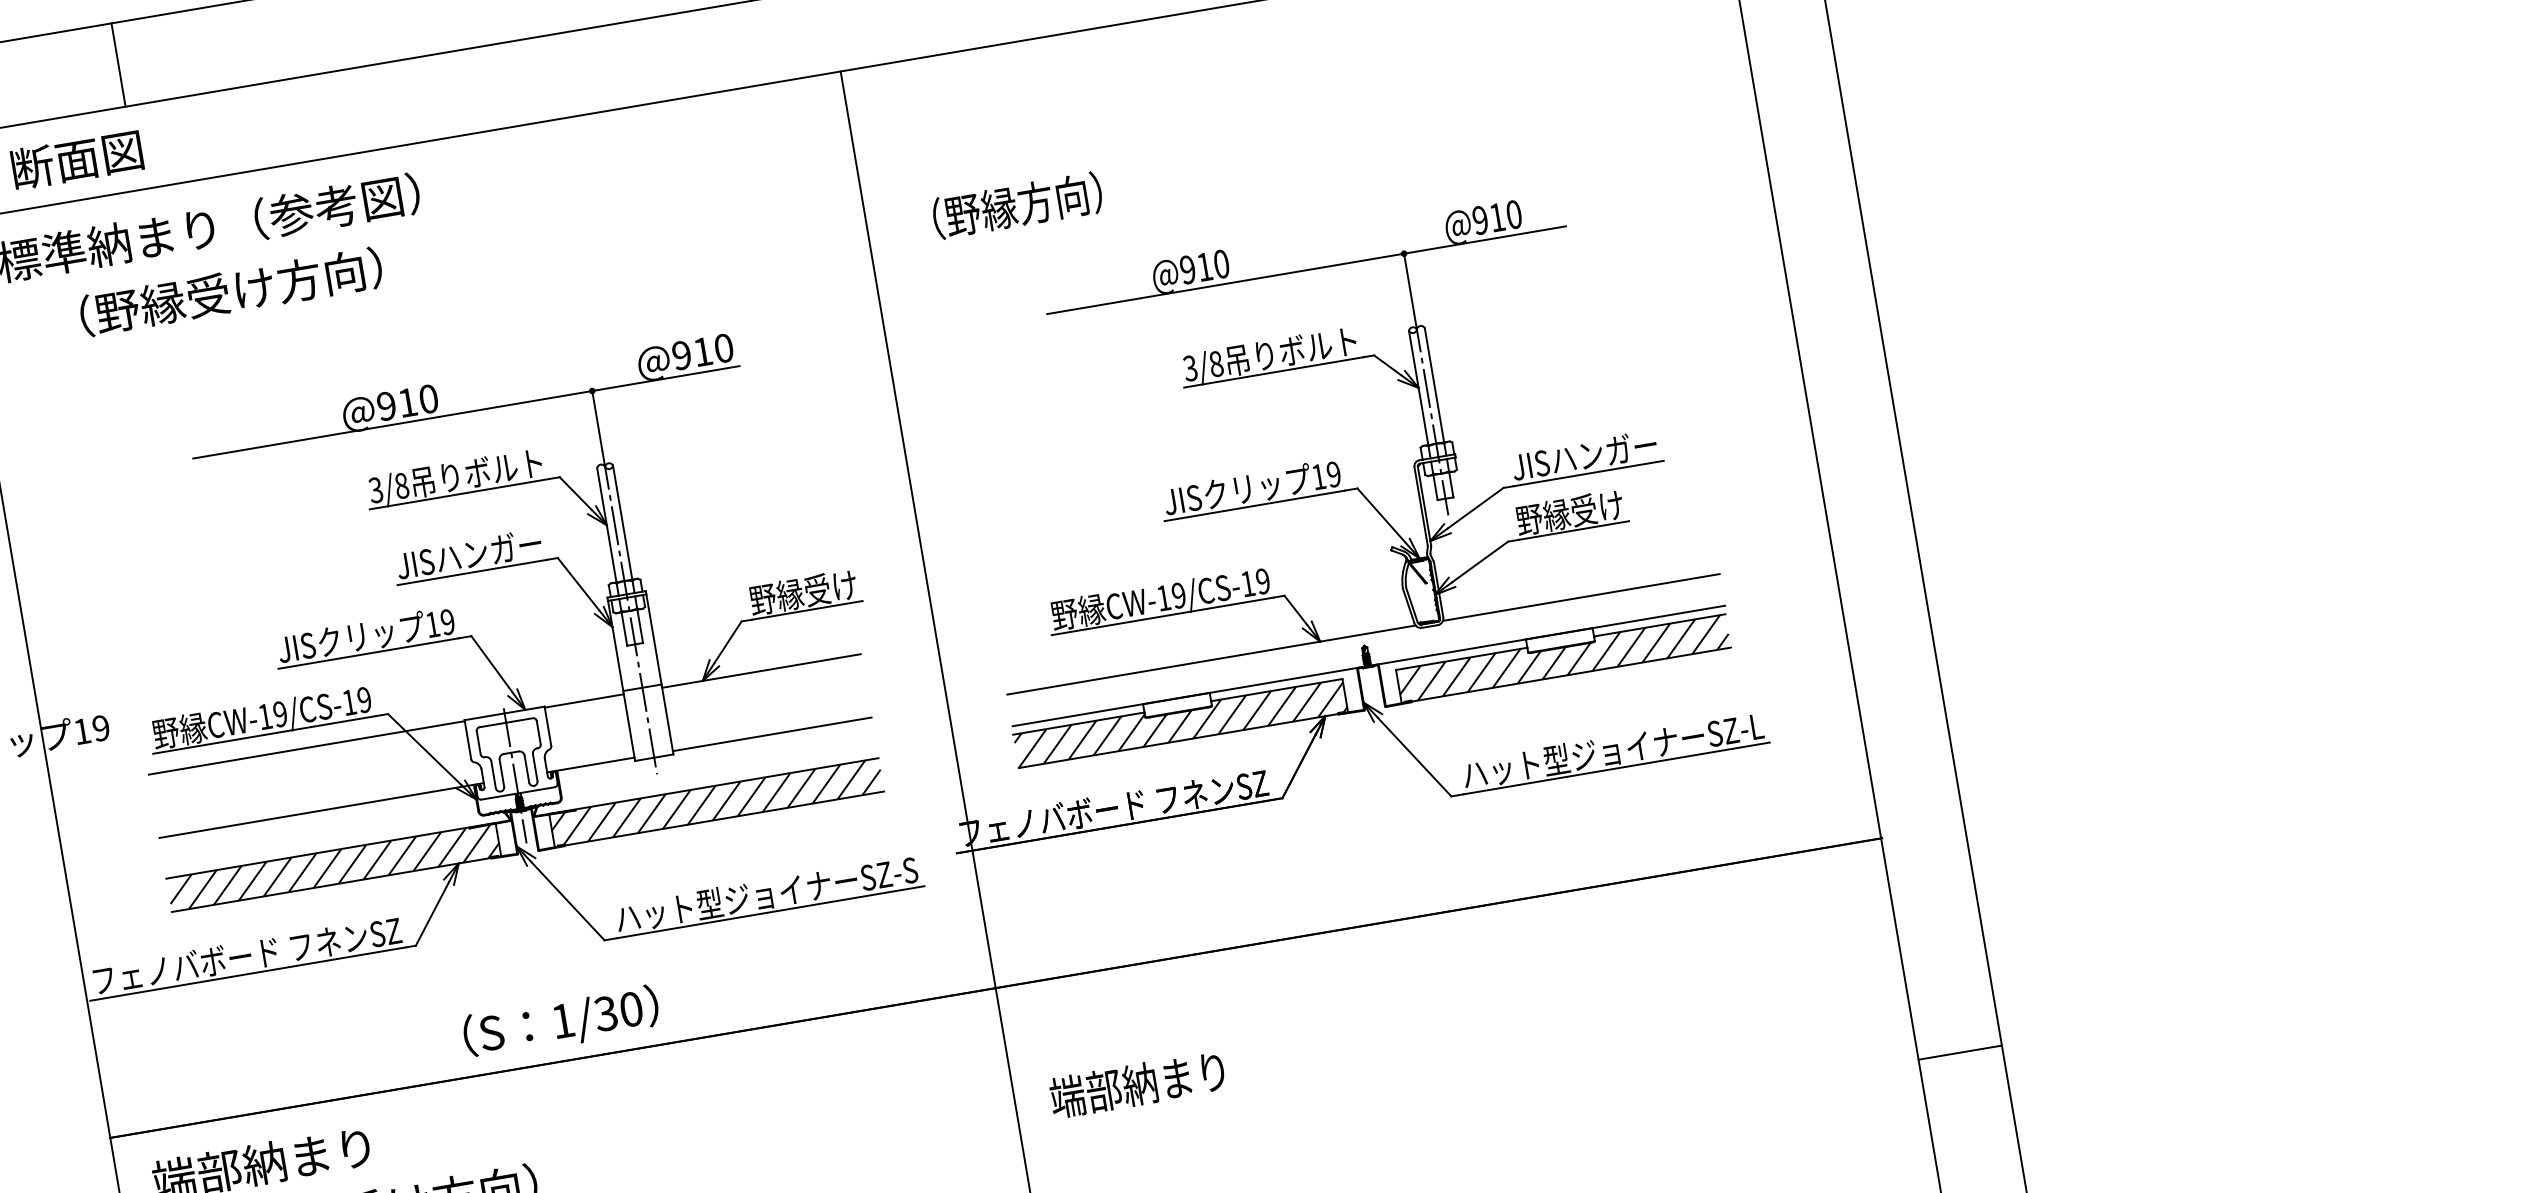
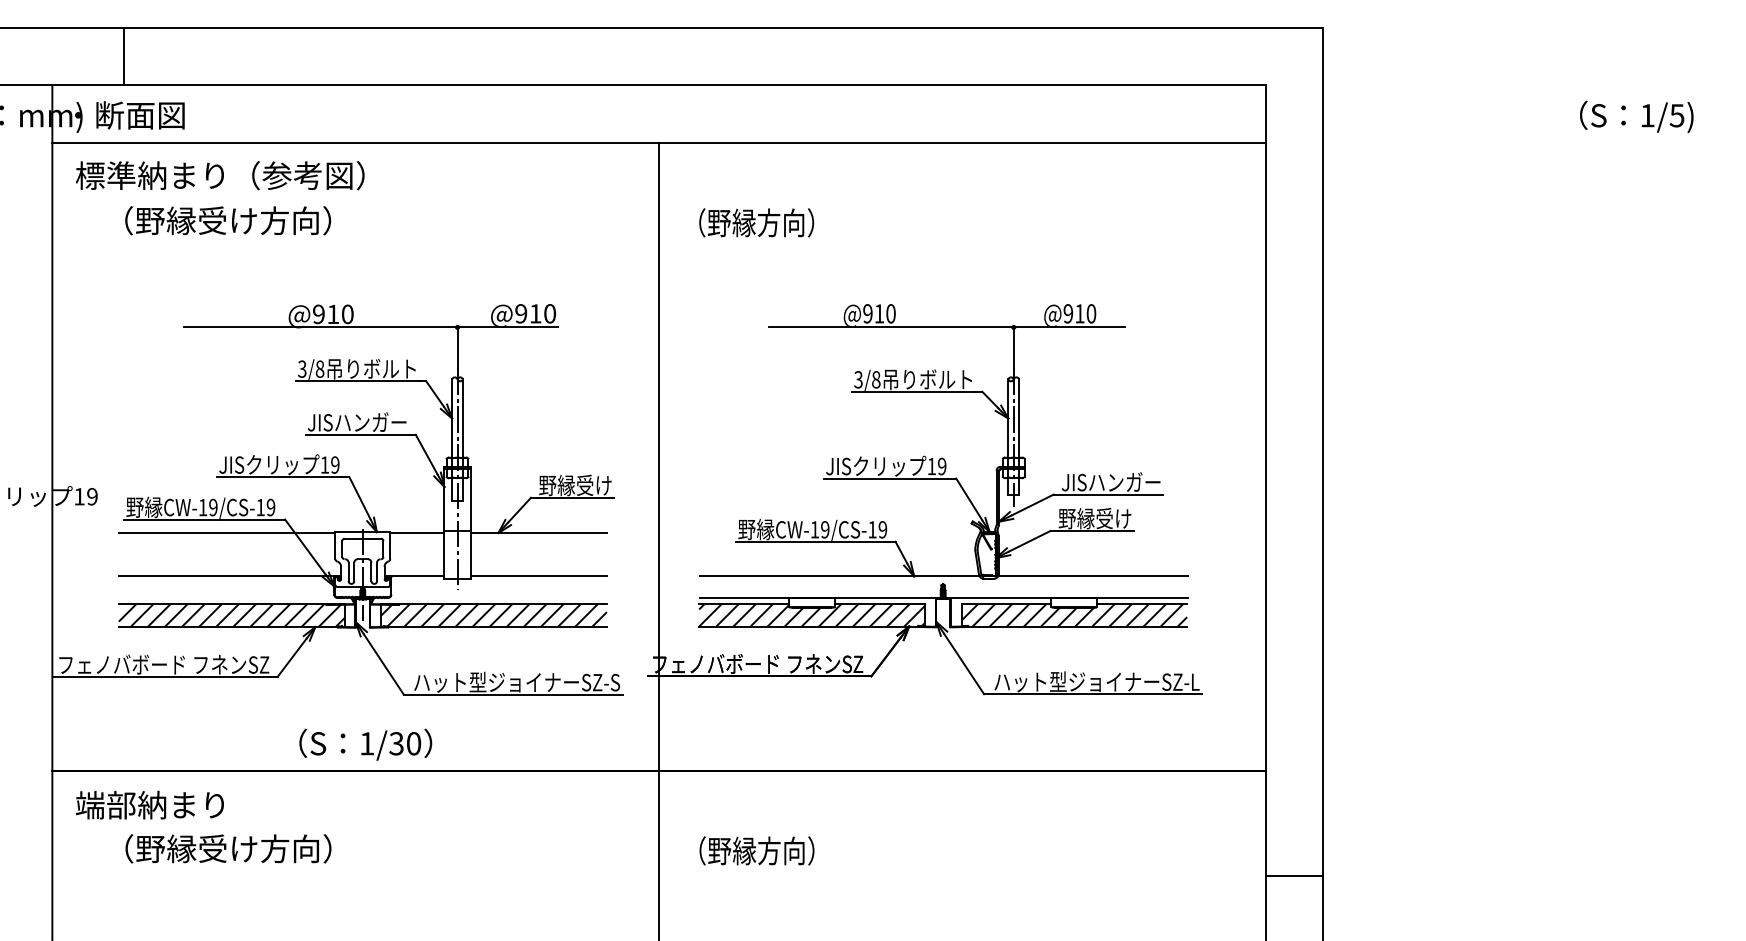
line: (118, 64) -> (123, 56), moved
text: (1017, 205) -> (756, 222), moved
line: (1959, 1053) -> (1293, 876), moved
text: (1146, 1082) -> (748, 850), 端部納まり -> （野縁方向）

